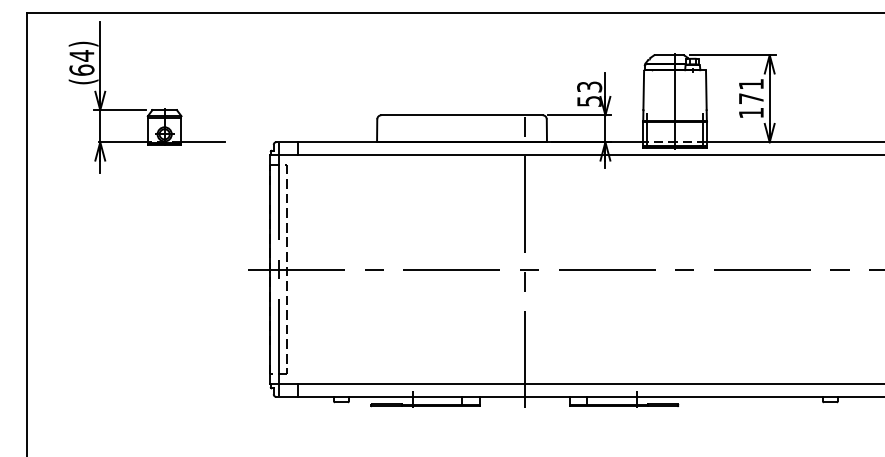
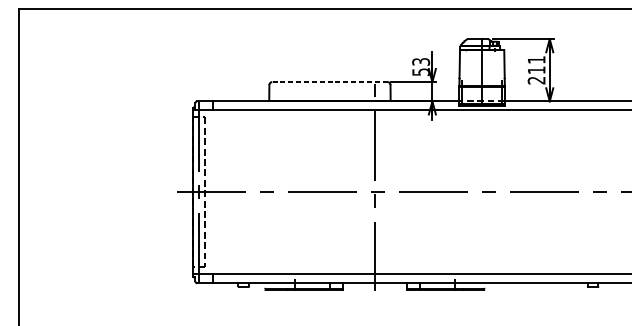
text: (750, 105) -> (536, 75), 171 -> 211
part: (146, 109) -> (104, 77), removed
line: (462, 115) -> (330, 82), solid -> dashed

